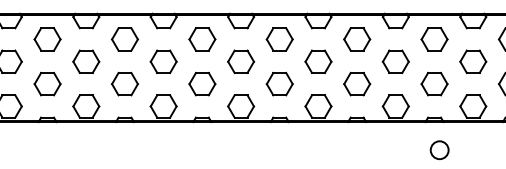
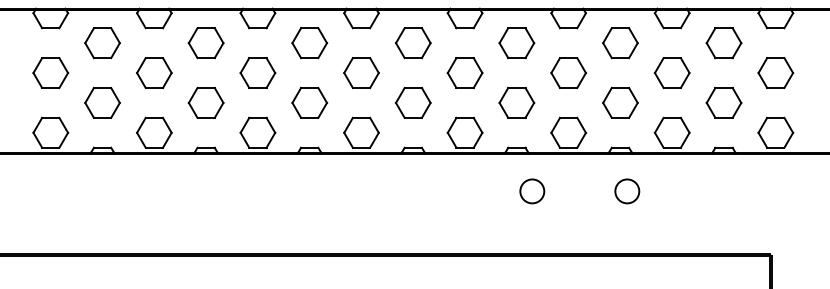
circle: (368, 150) -> (532, 191), added

